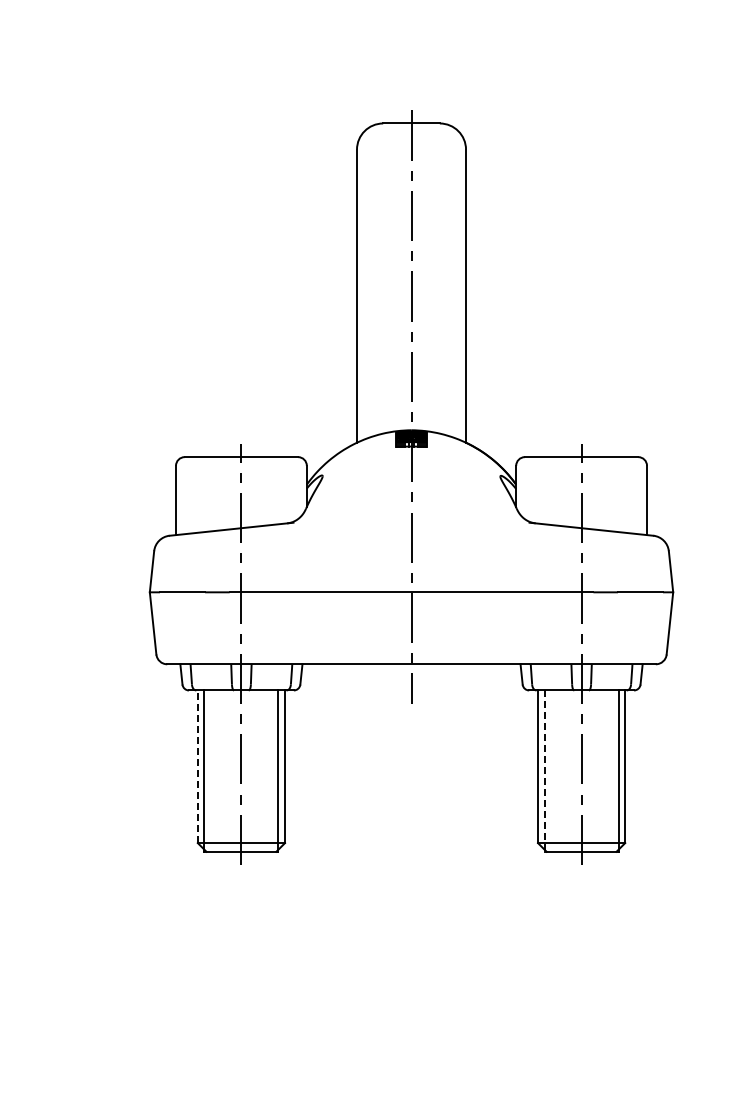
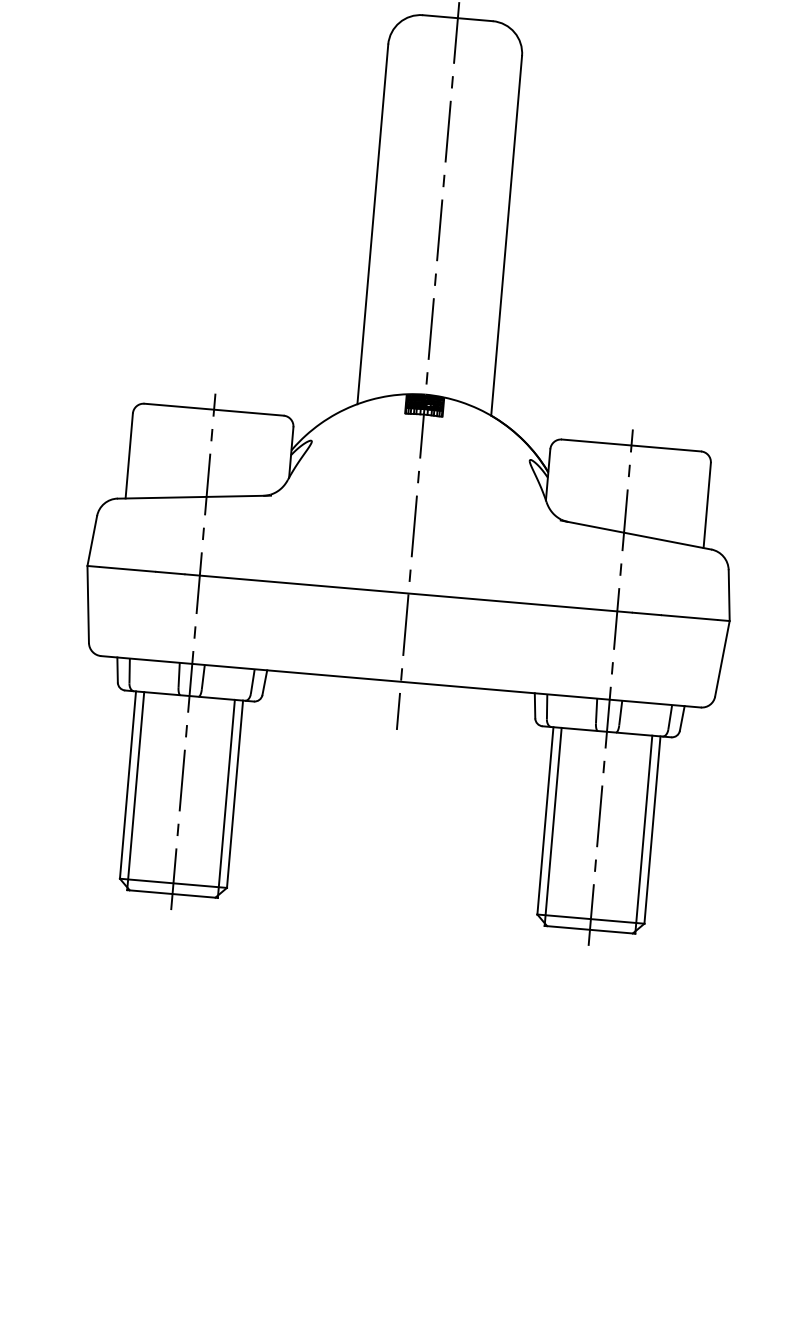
line: (197, 766) -> (127, 784), dashed -> solid
line: (544, 771) -> (552, 827), dashed -> solid

